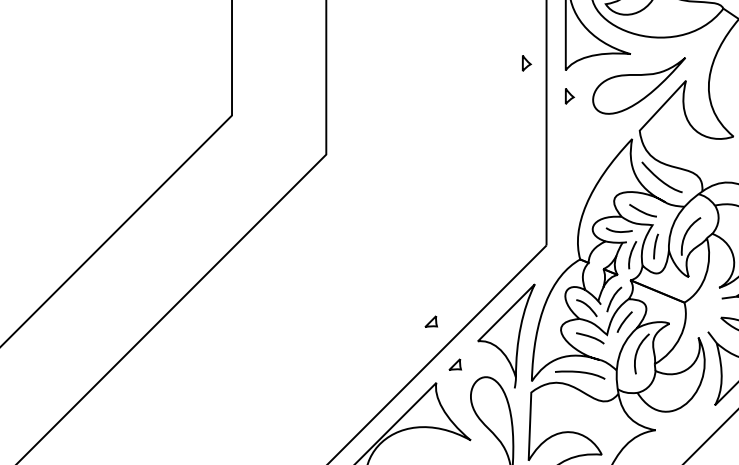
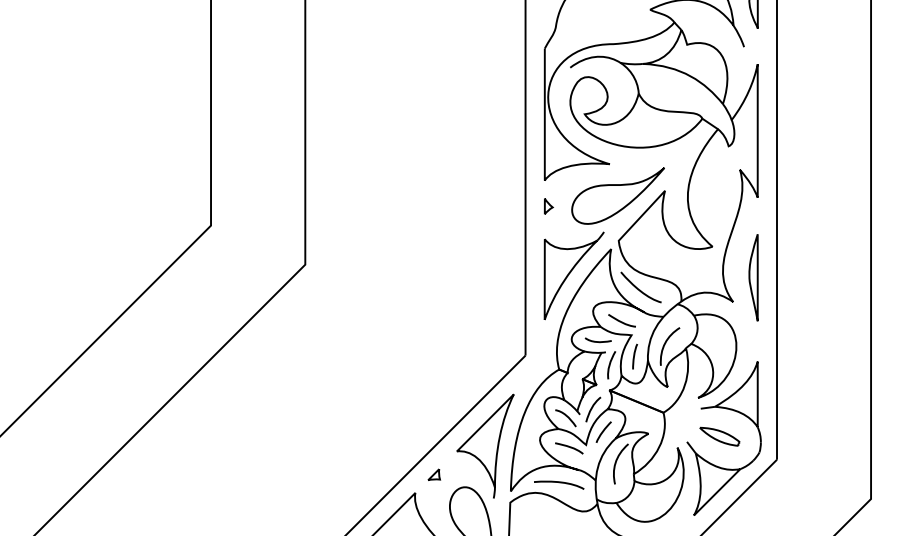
part: (526, 63) -> (505, 173), removed
part: (594, 165) -> (573, 275), added
part: (431, 321) -> (410, 431), removed

